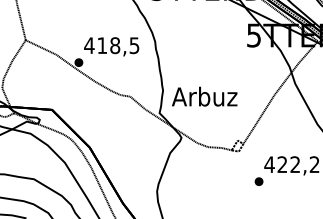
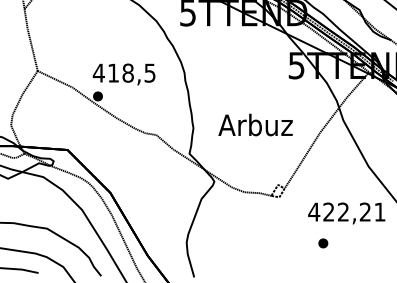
text: (111, 46) -> (123, 74), moved
text: (204, 96) -> (255, 124), moved
part: (259, 181) -> (323, 243), moved

